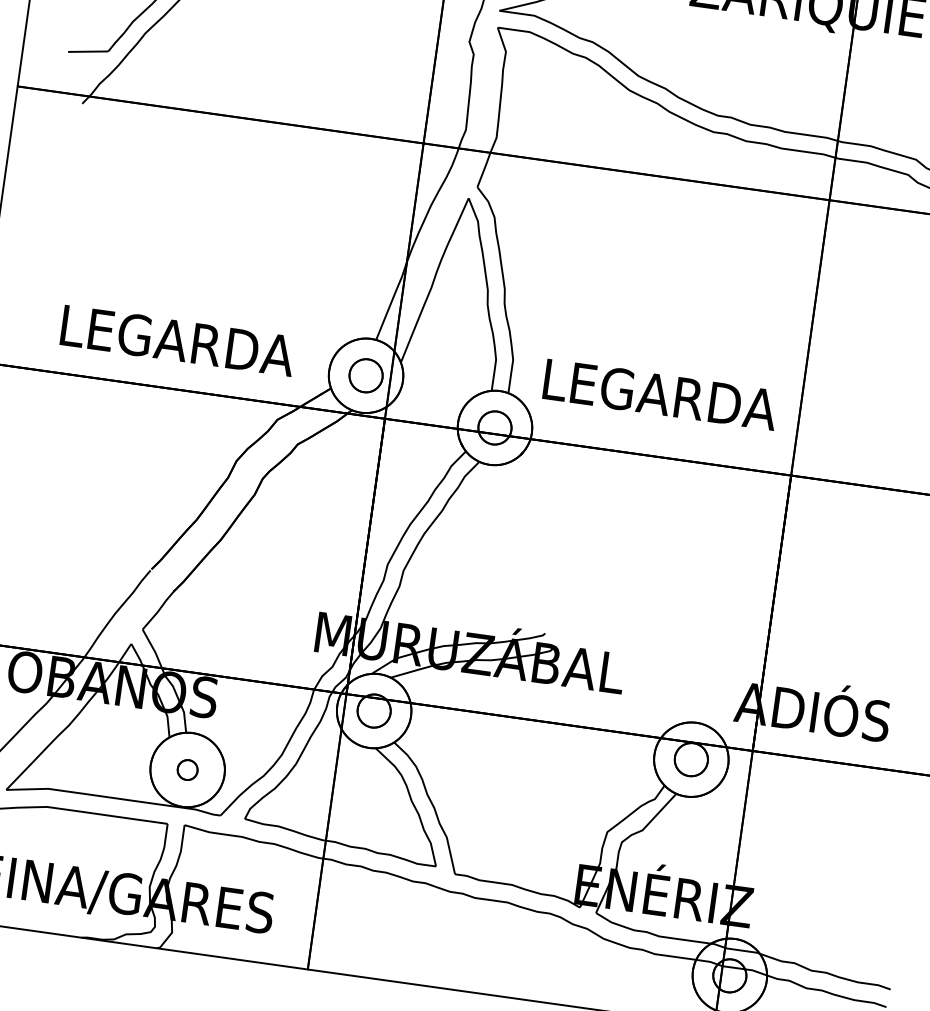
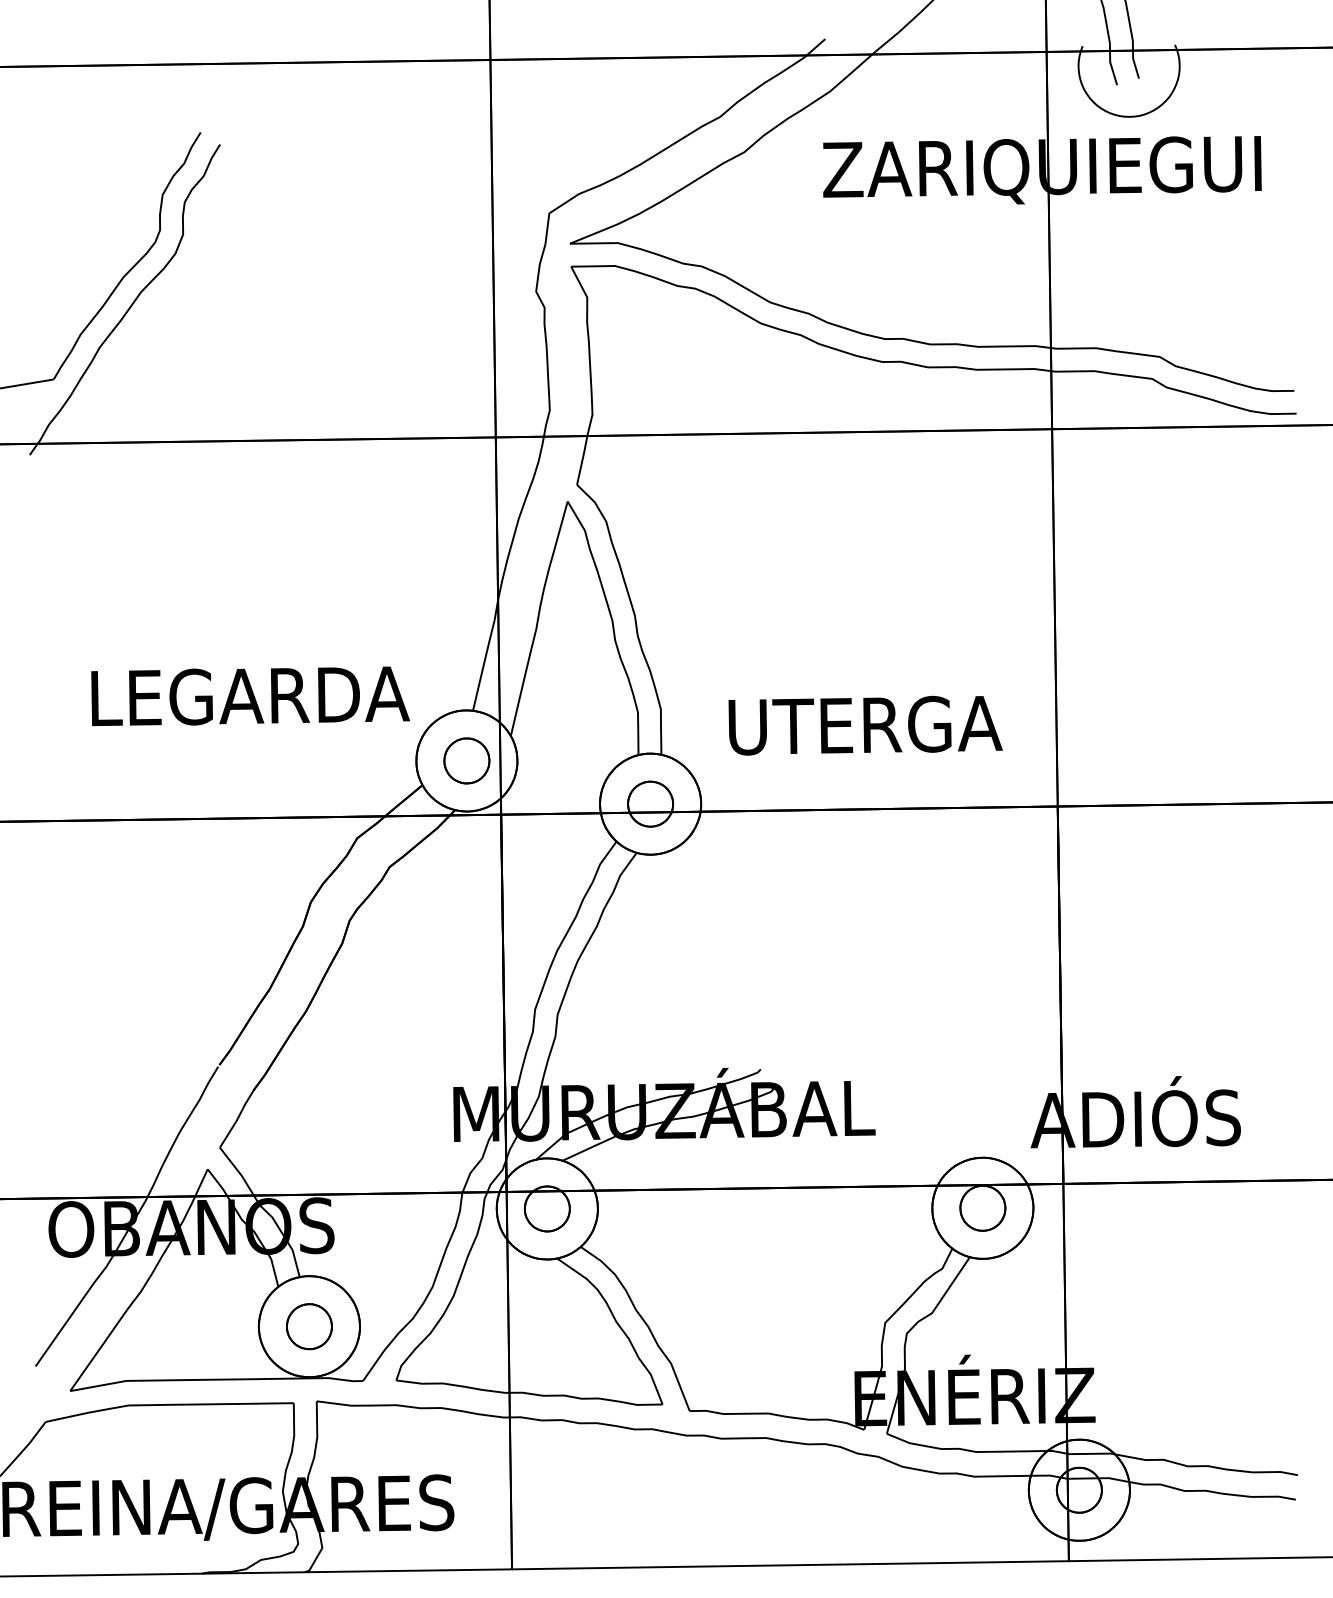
text: (178, 341) -> (250, 696), moved
text: (660, 394) -> (865, 725), LEGARDA -> UTERGA
part: (187, 769) -> (309, 1326), size x1.67

